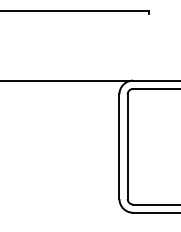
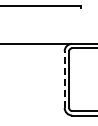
line: (119, 146) -> (64, 79), solid -> dashed

